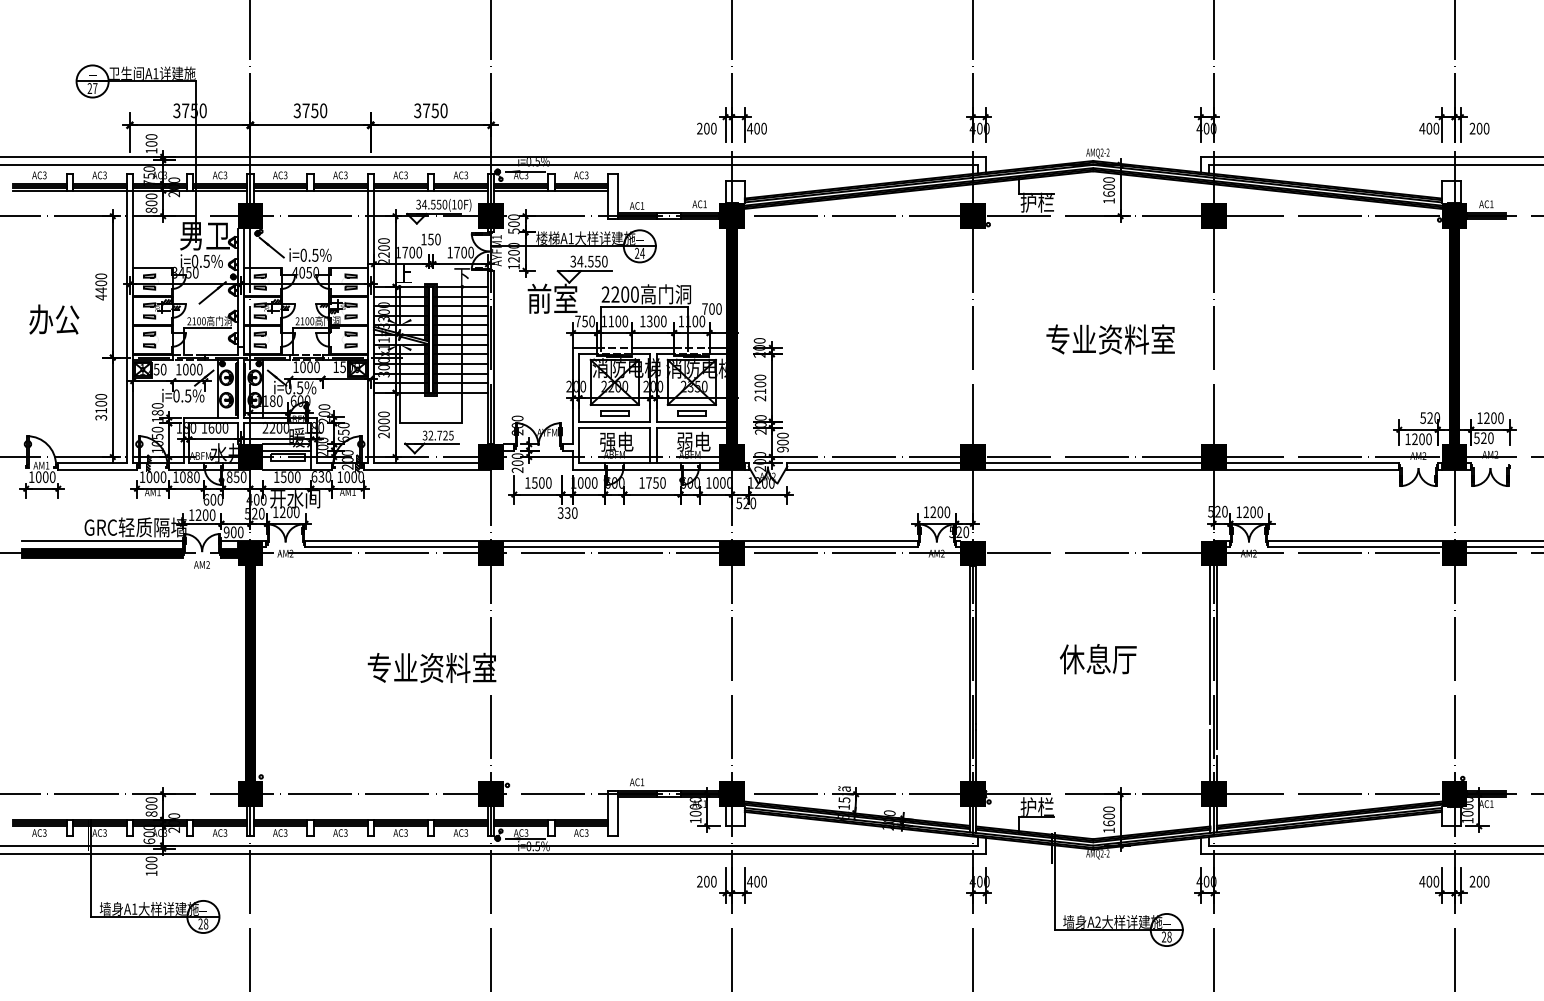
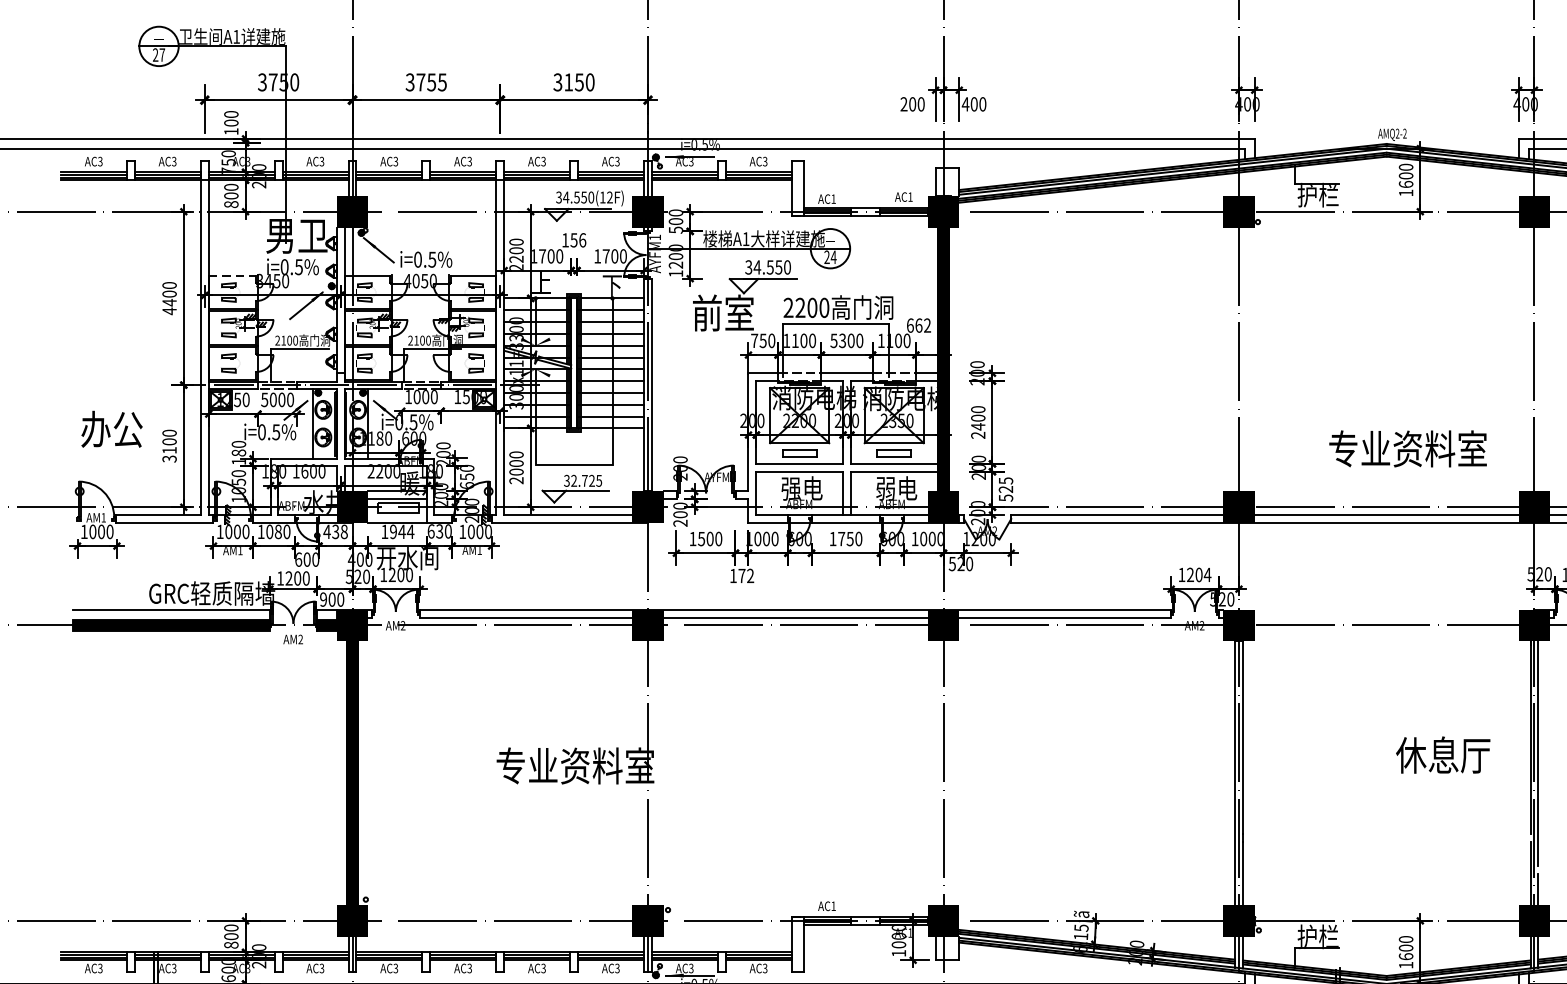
text: (323, 110) -> (442, 82), 3750 -> 3755
text: (426, 110) -> (568, 82), 3750 -> 3150
text: (459, 204) -> (609, 197), 34.550(10F) -> 34.550(12F)
text: (437, 238) -> (582, 239), 150 -> 156
line: (152, 268) -> (232, 275), solid -> dashed
text: (711, 308) -> (918, 324), 700 -> 662
text: (54, 319) -> (112, 429), moved
text: (642, 321) -> (833, 340), 1300 -> 5300
text: (1110, 339) -> (1407, 448), moved
text: (178, 369) -> (264, 399), 1000 -> 5000
text: (760, 391) -> (978, 426), 2100 -> 2400
text: (782, 442) -> (1005, 489), 900 -> 525
text: (236, 477) -> (335, 532), 850 -> 438
text: (290, 477) -> (401, 532), 1500 -> 1944
text: (567, 512) -> (741, 575), 330 -> 172
text: (947, 512) -> (1207, 575), 1200 -> 1204
text: (1097, 659) -> (1442, 755), moved

